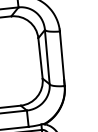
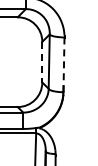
line: (40, 58) -> (42, 62), solid -> dashed
line: (61, 59) -> (63, 65), solid -> dashed

